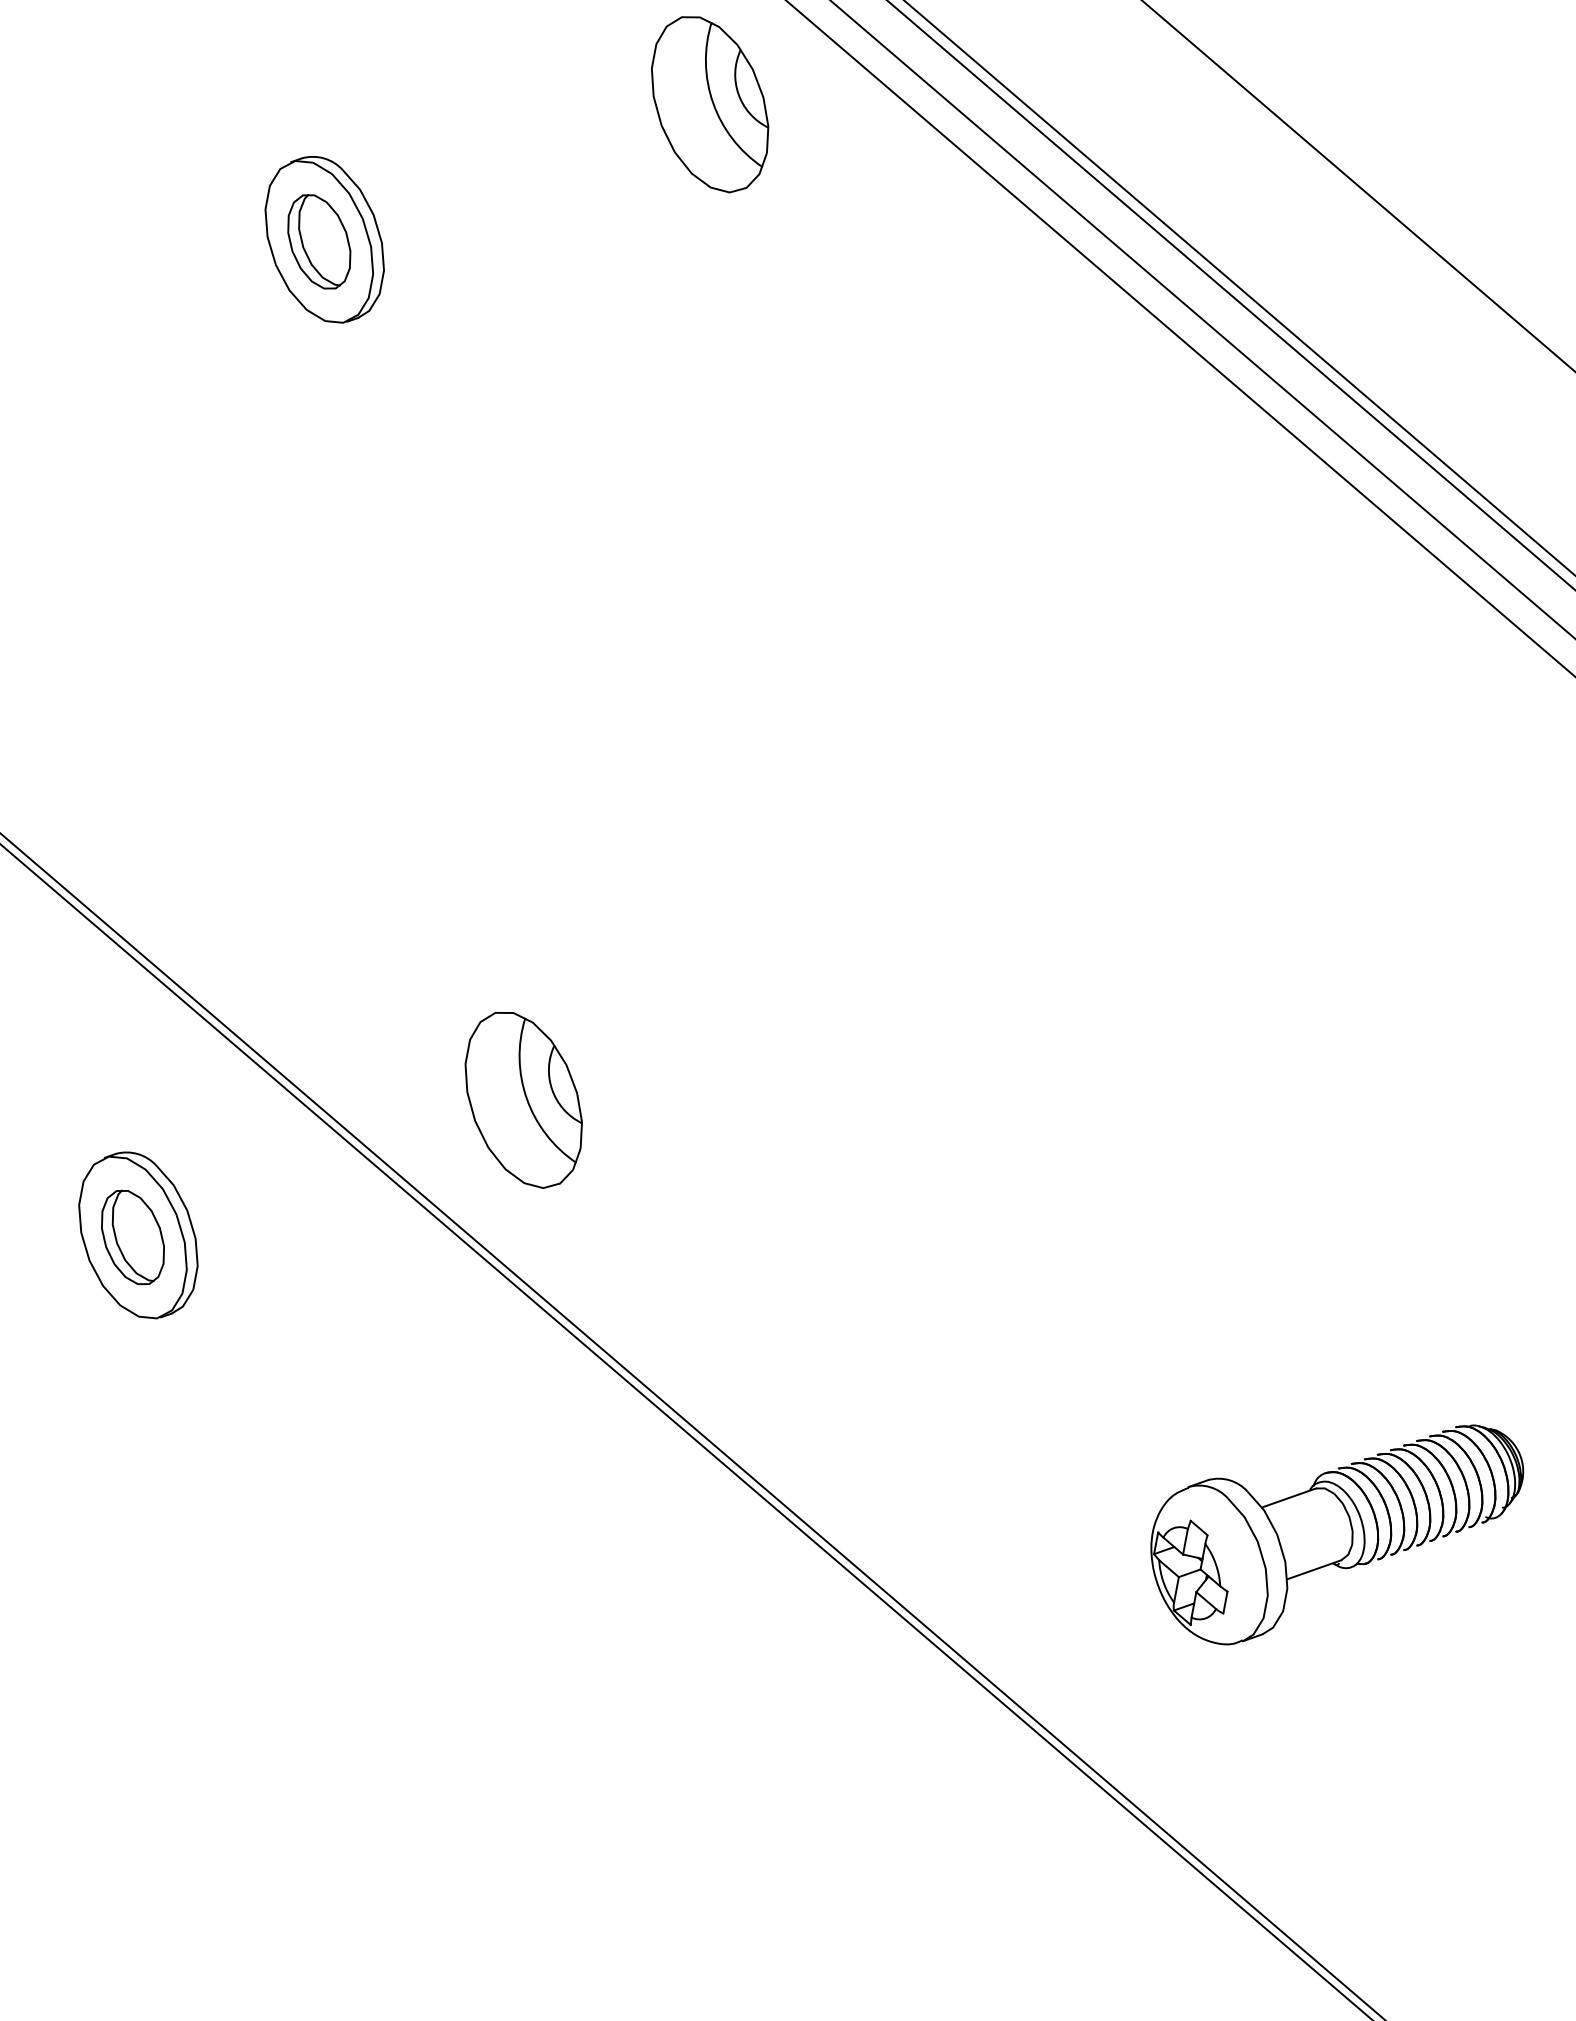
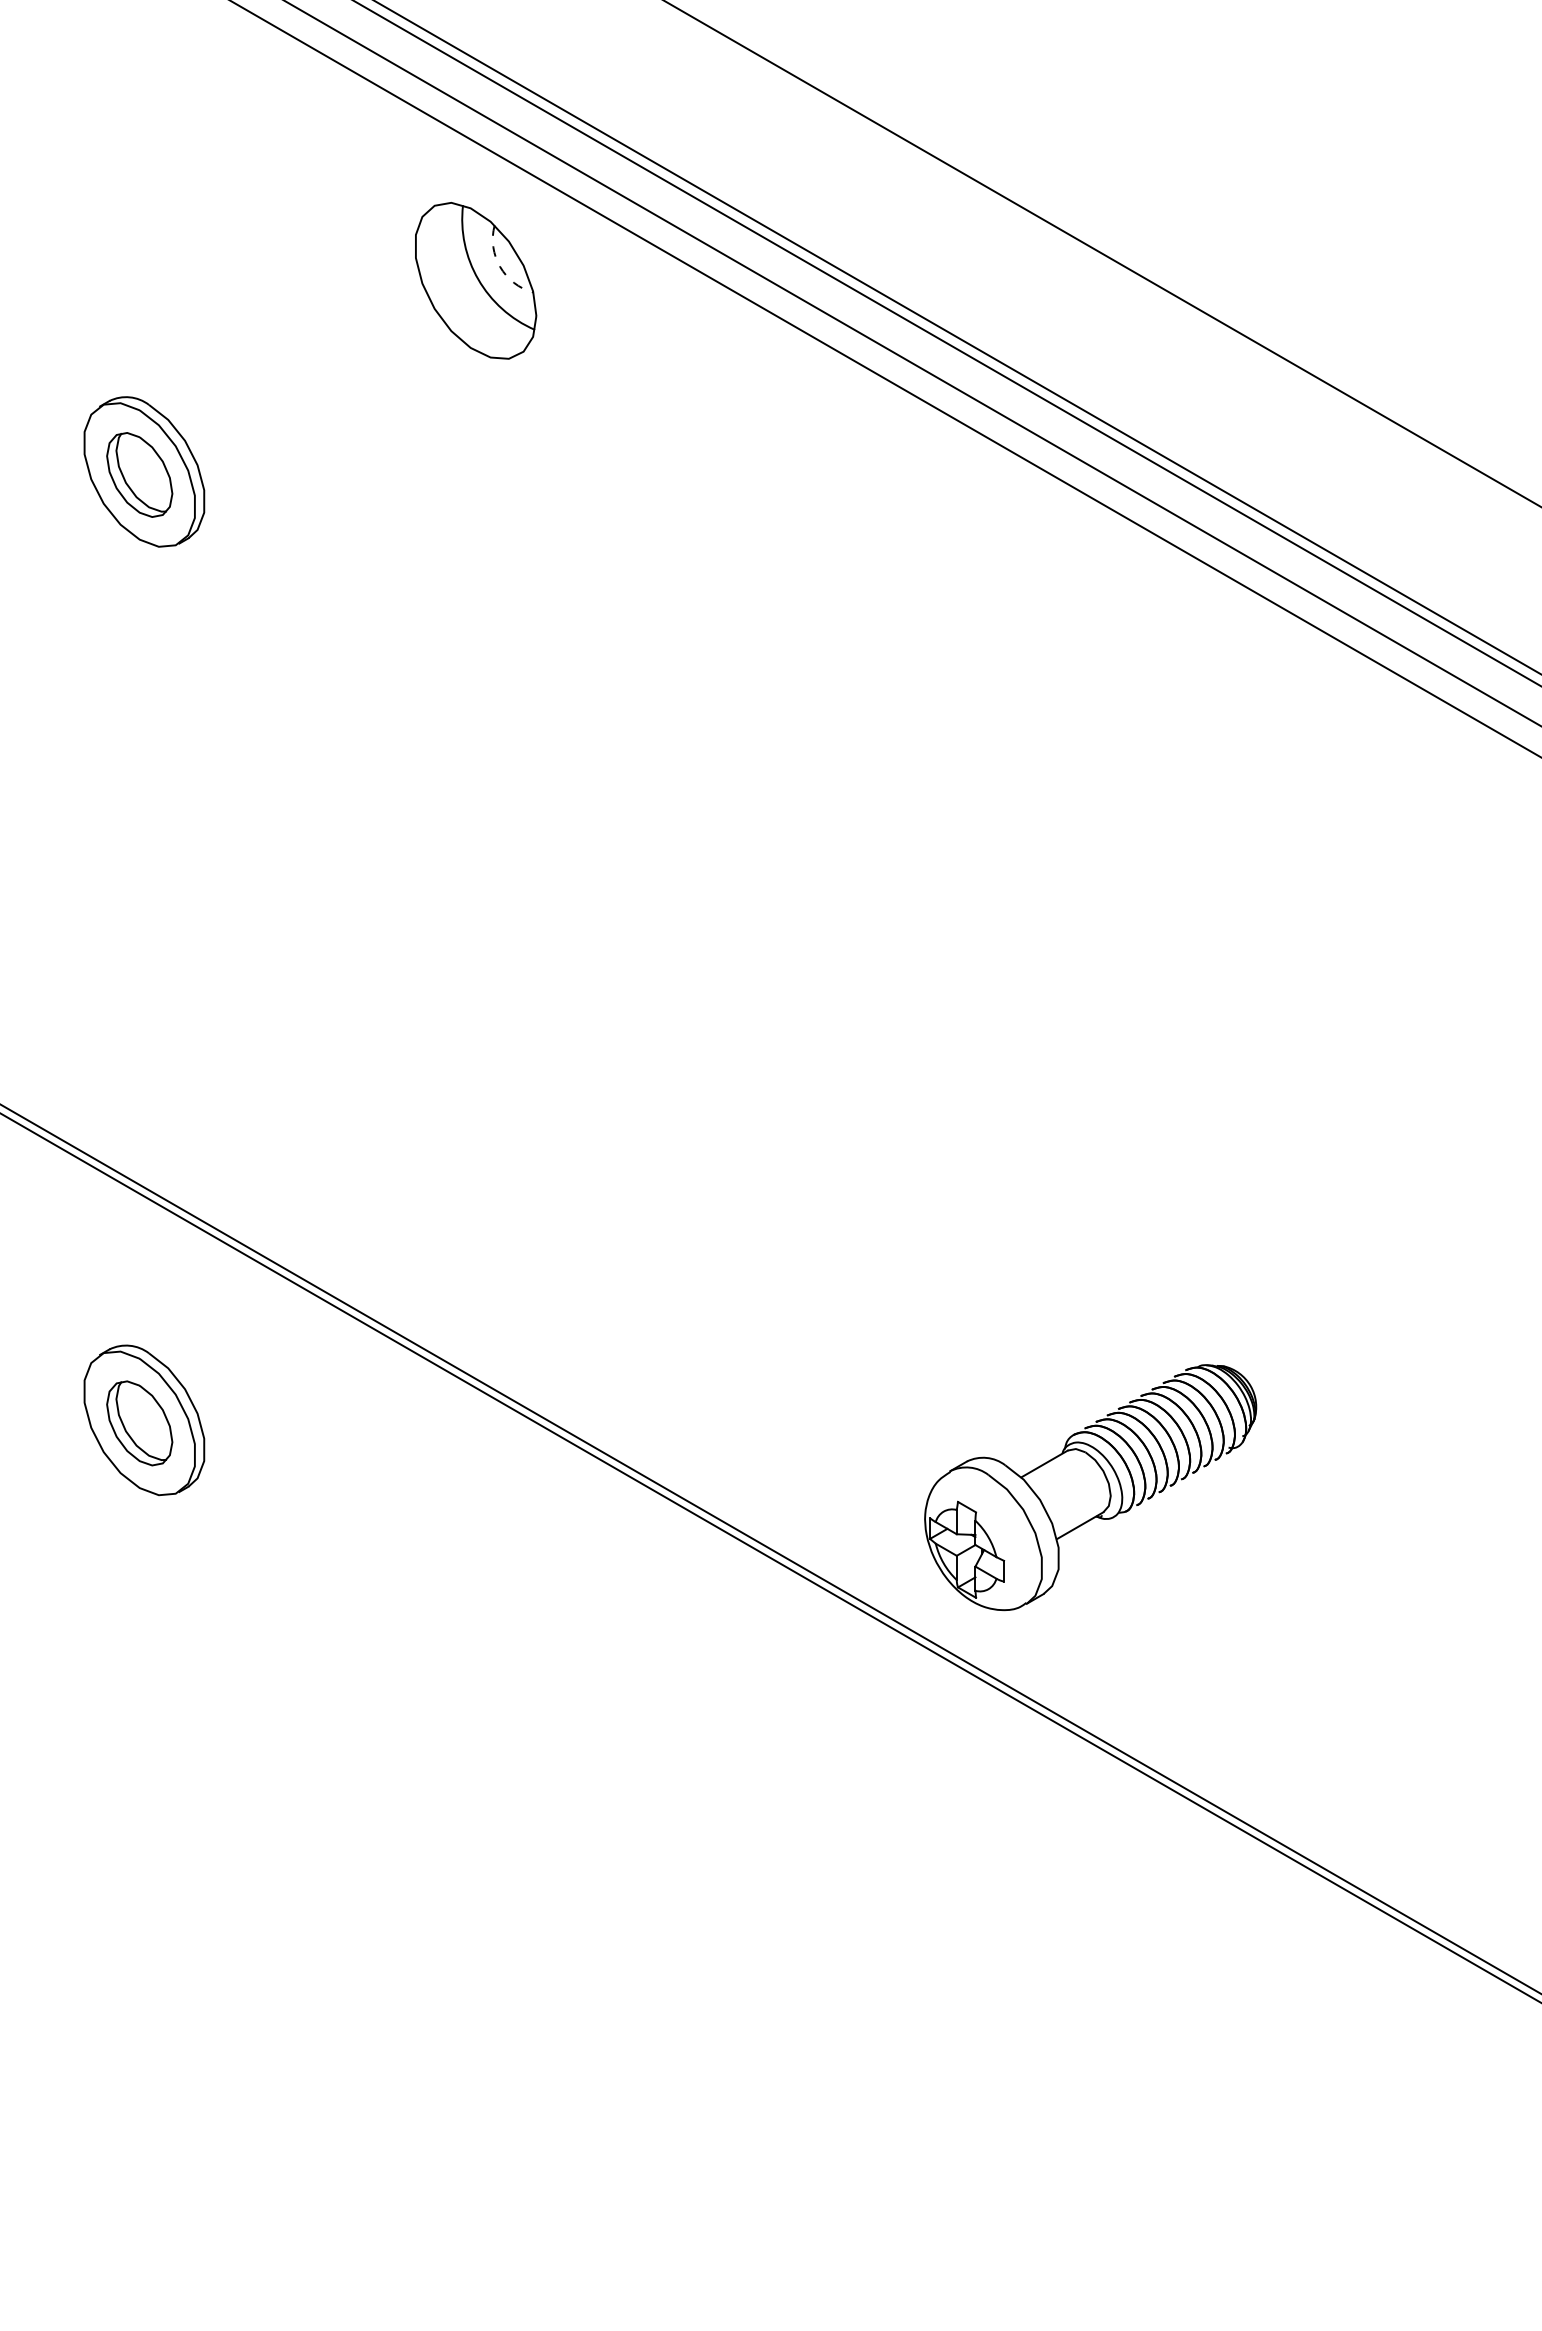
arc: (739, 93) -> (500, 266), solid -> dashed
part: (524, 1100) -> (476, 1229), removed
part: (1332, 1531) -> (1090, 1487), moved

